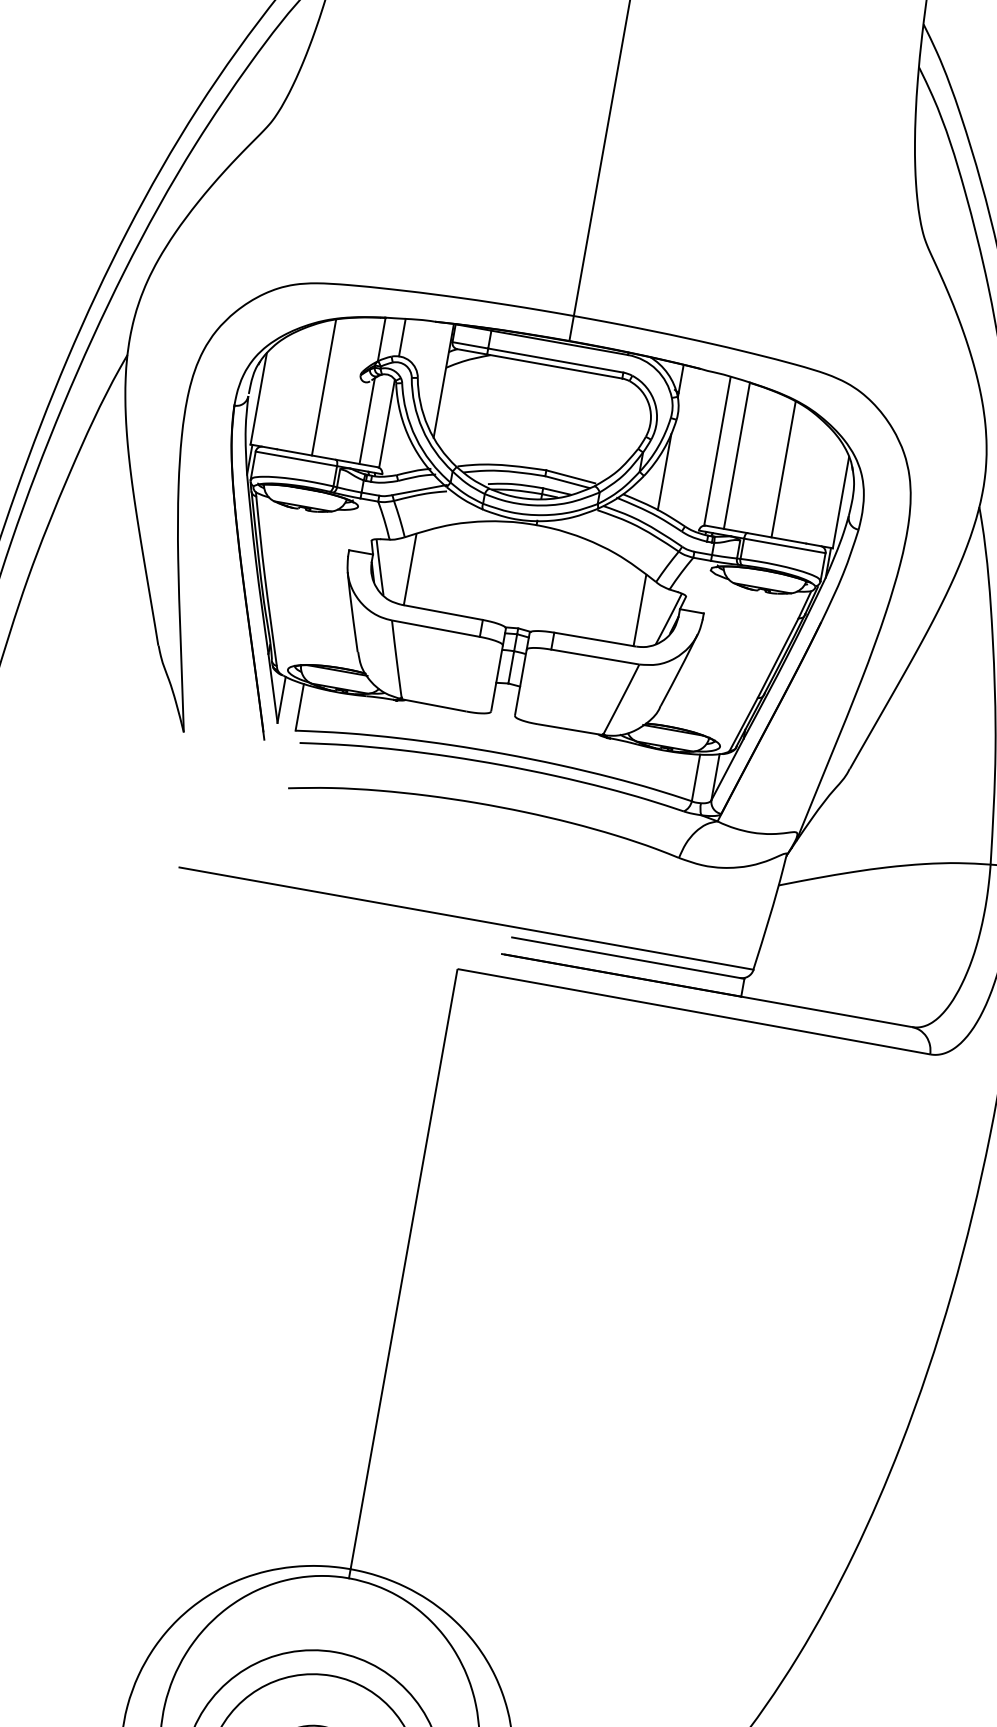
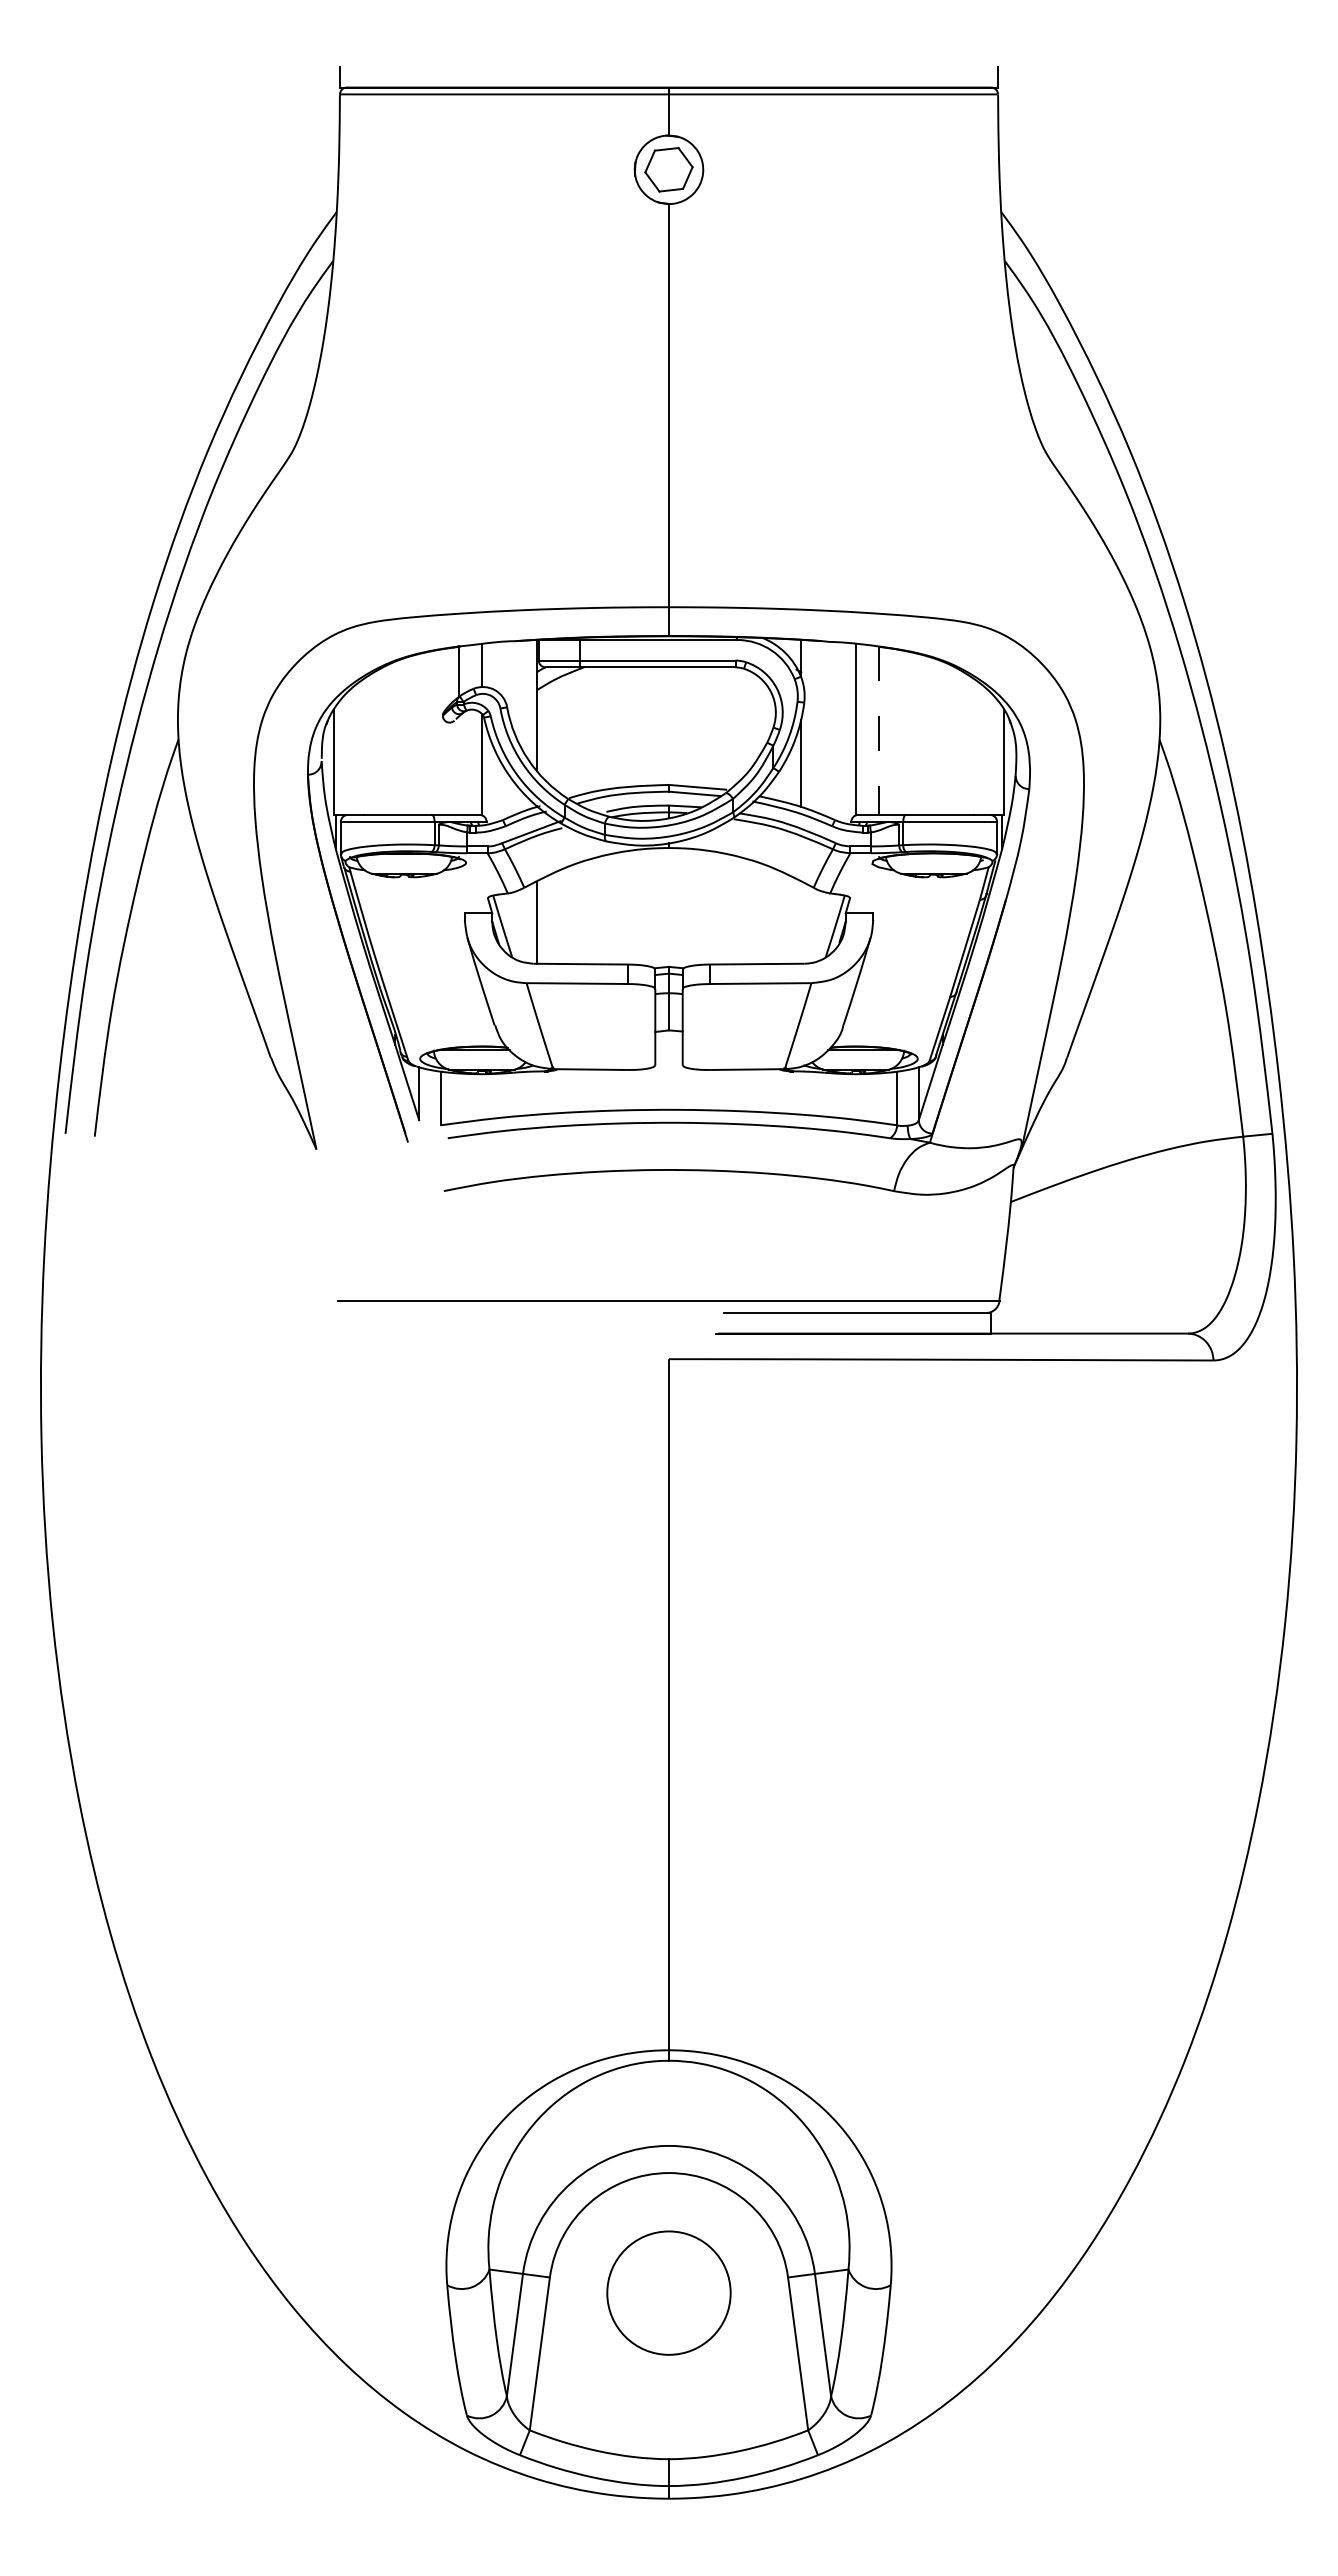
line: (324, 387) -> (404, 736), removed
line: (367, 421) -> (459, 765), removed
line: (736, 456) -> (878, 731), solid -> dashed
line: (783, 469) -> (933, 736), removed
line: (640, 610) -> (801, 922), removed

